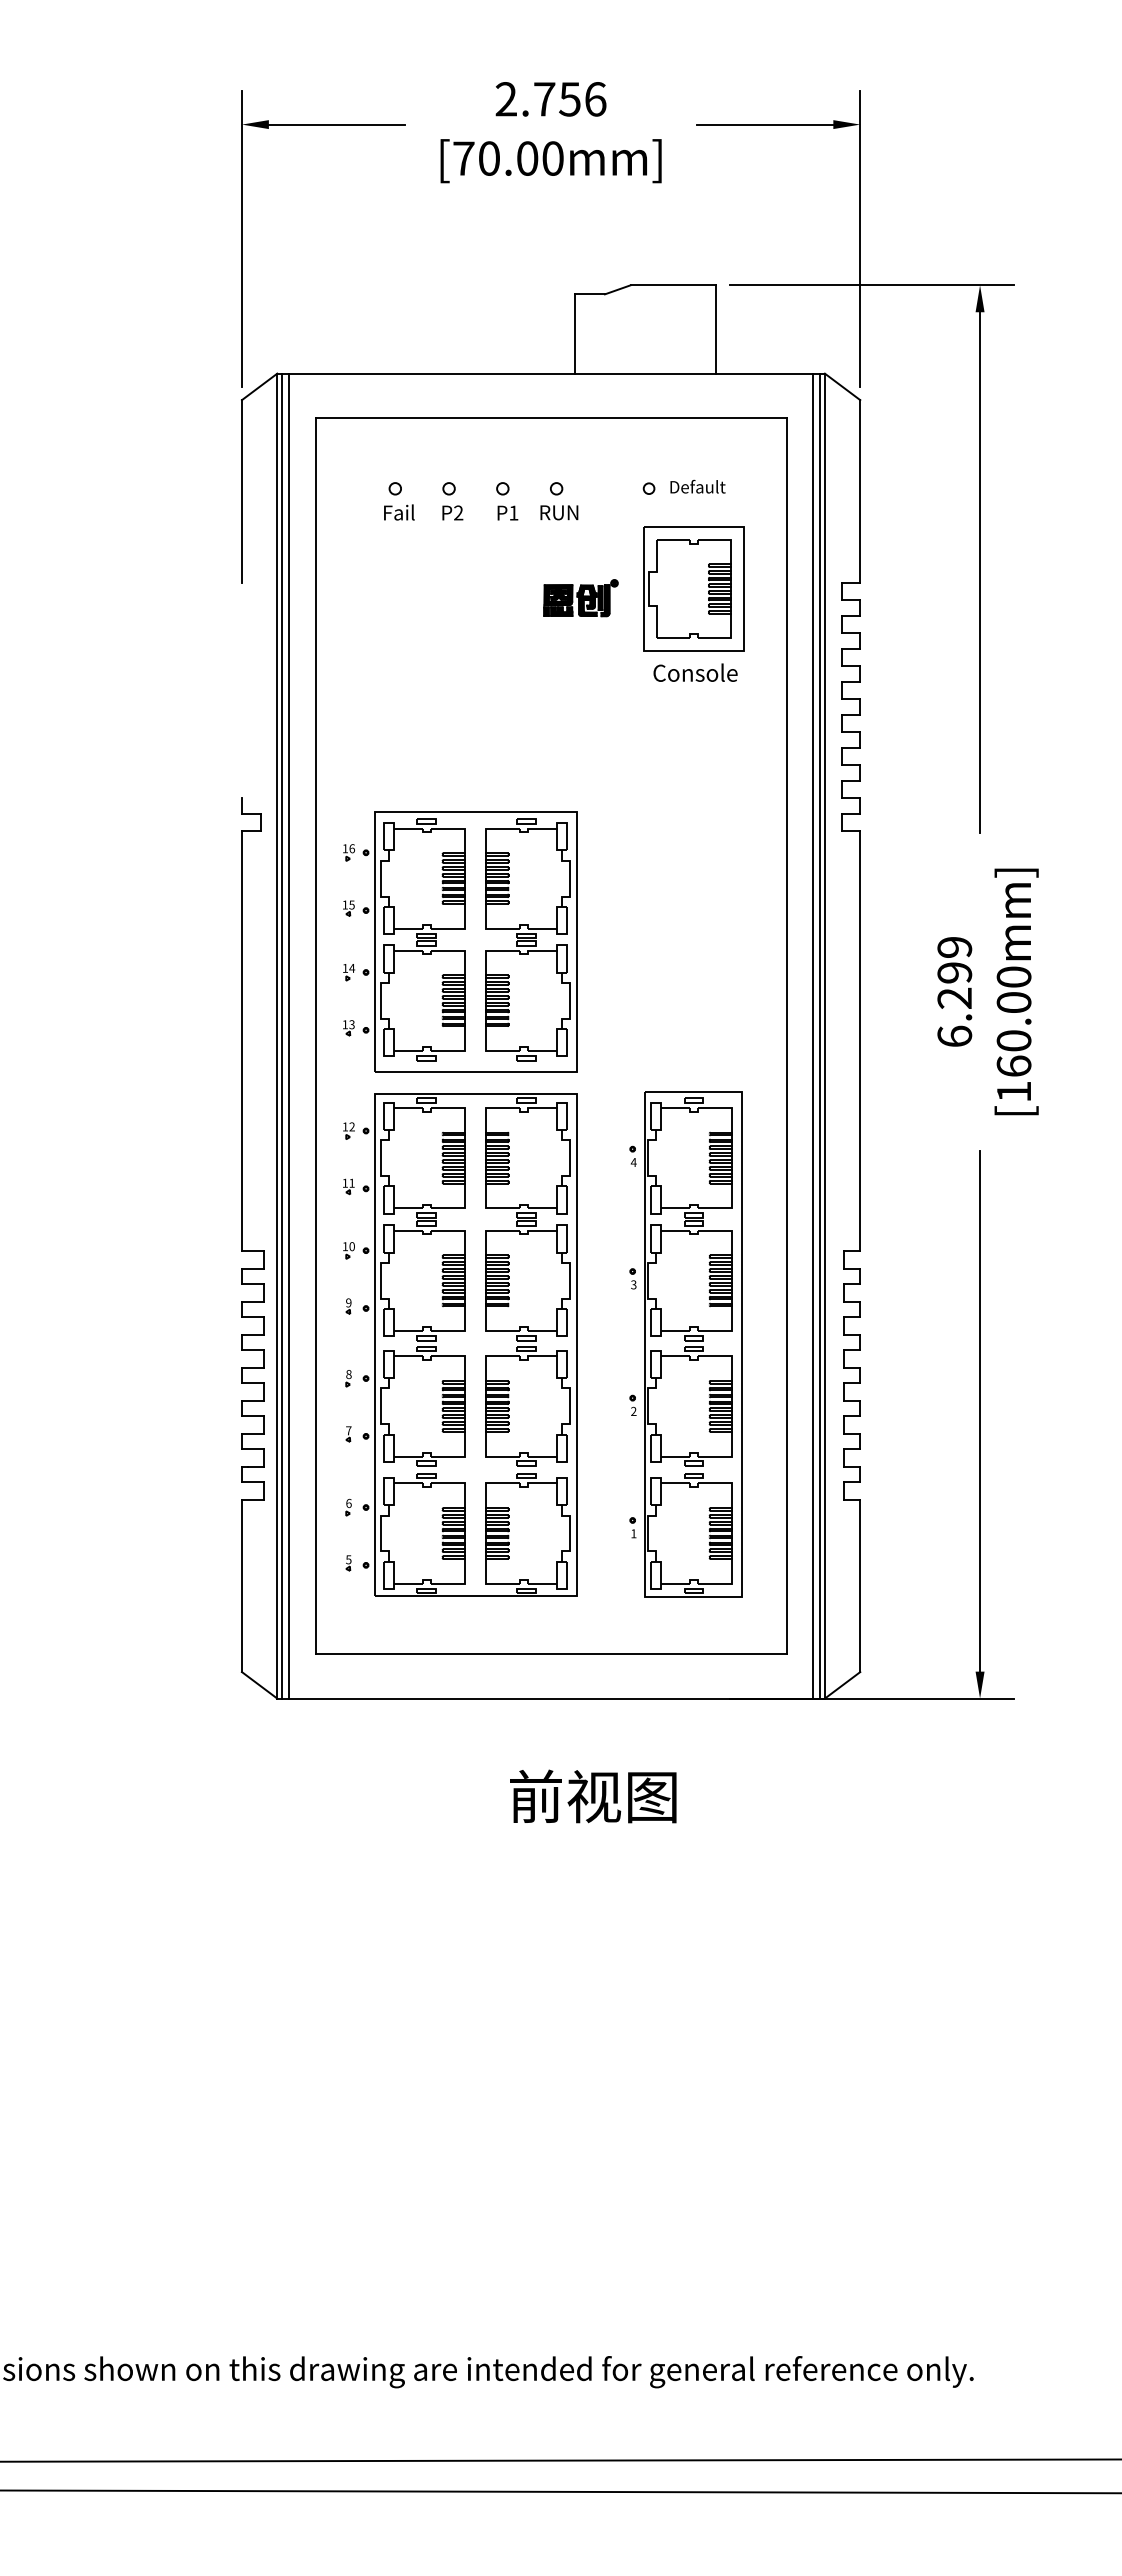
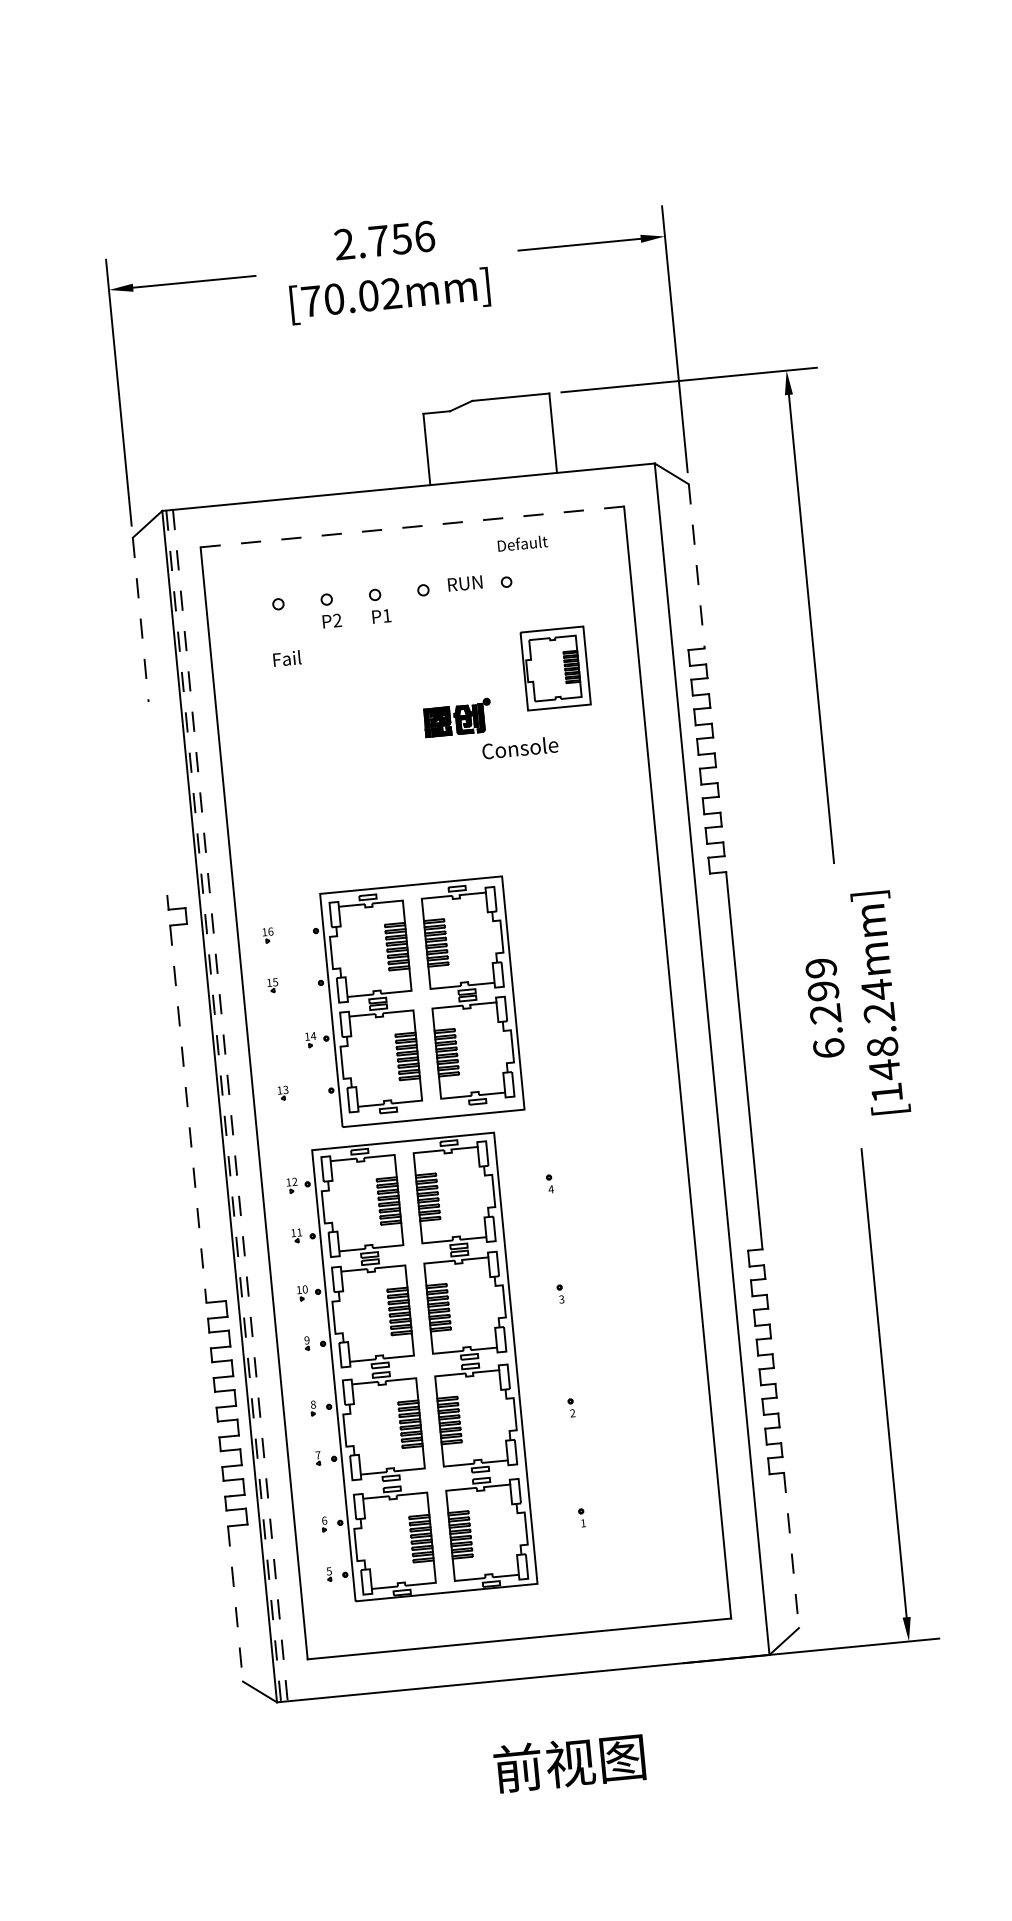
text: (552, 158) -> (391, 293), [70.00mm] -> [70.02mm]
line: (551, 417) -> (412, 526), solid -> dashed
text: (697, 486) -> (522, 543), moved
line: (241, 491) -> (140, 620), solid -> dashed
line: (860, 491) -> (696, 566), solid -> dashed
text: (399, 512) -> (287, 658), moved
text: (559, 512) -> (465, 583), moved
part: (693, 588) -> (555, 668), size x0.7
part: (580, 598) -> (457, 718), moved
text: (695, 672) -> (520, 747), moved
part: (460, 941) -> (408, 1002), moved
text: (1013, 1021) -> (880, 1029), [160.00mm] -> [148.24mm]
line: (813, 1035) -> (701, 1059), removed
line: (820, 1035) -> (708, 1059), removed
line: (281, 1036) -> (223, 1106), solid -> dashed
line: (289, 1036) -> (230, 1105), solid -> dashed
line: (241, 1041) -> (187, 1114), solid -> dashed
part: (693, 1344) -> (620, 1347), removed
line: (241, 1586) -> (235, 1604), solid -> dashed
line: (860, 1586) -> (791, 1551), solid -> dashed

